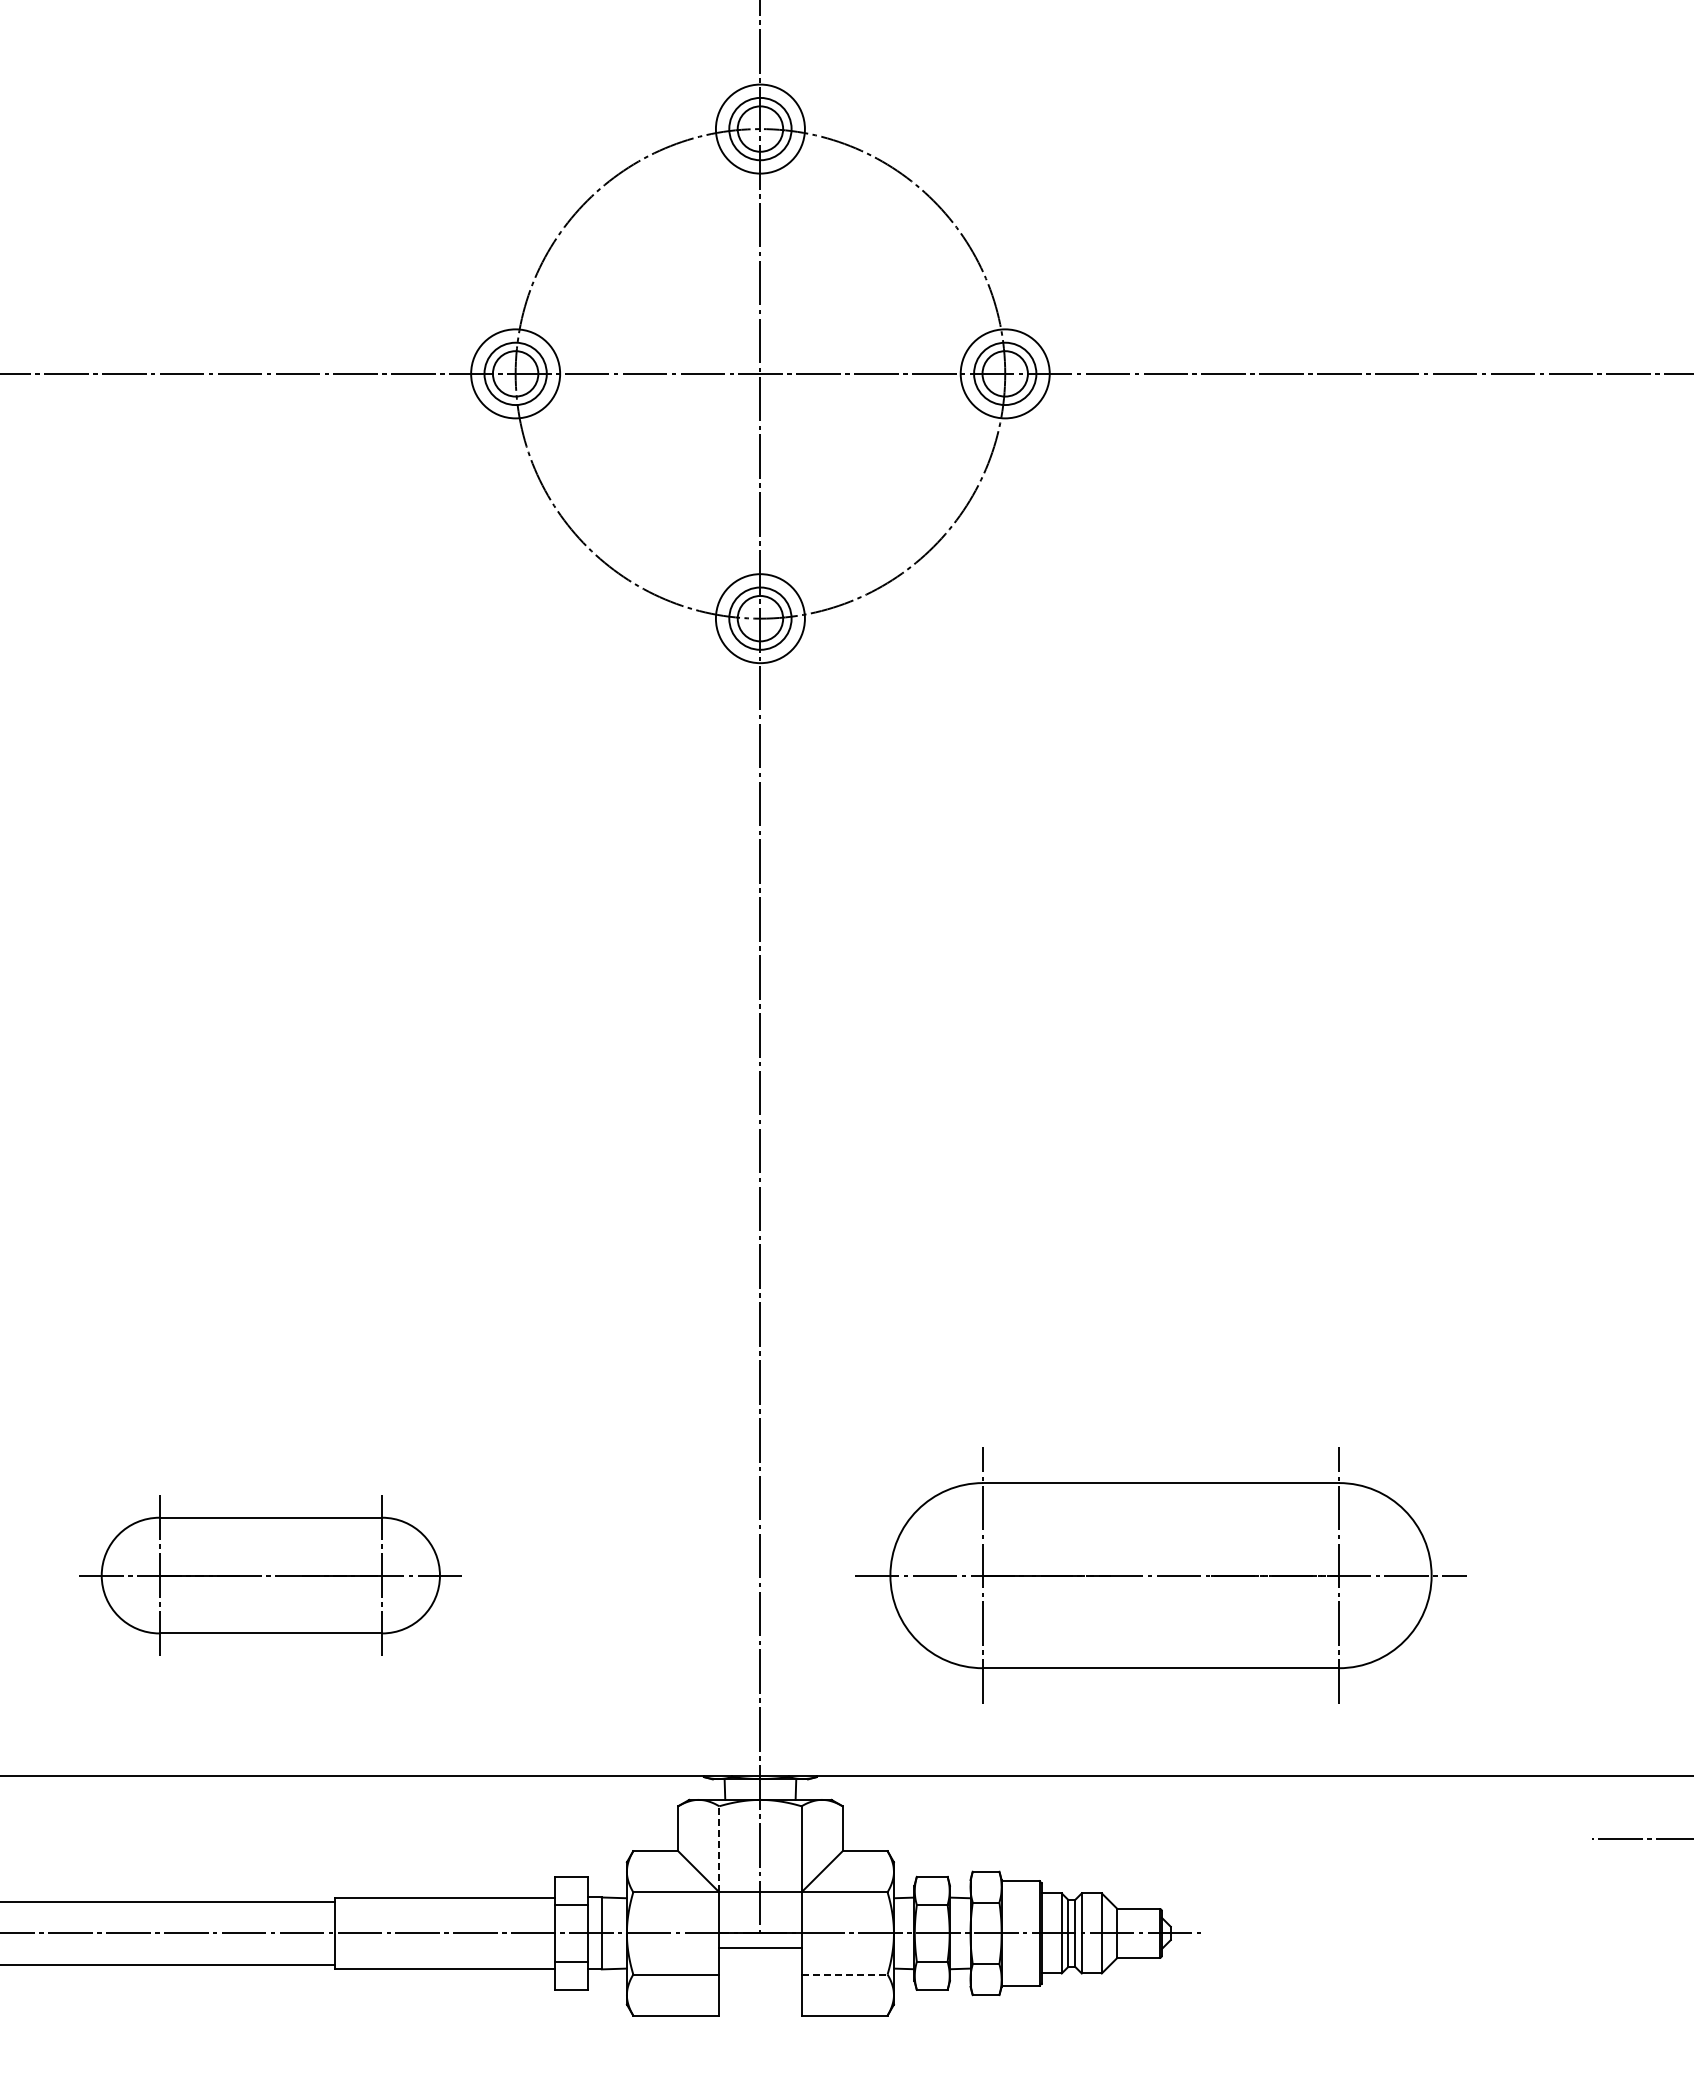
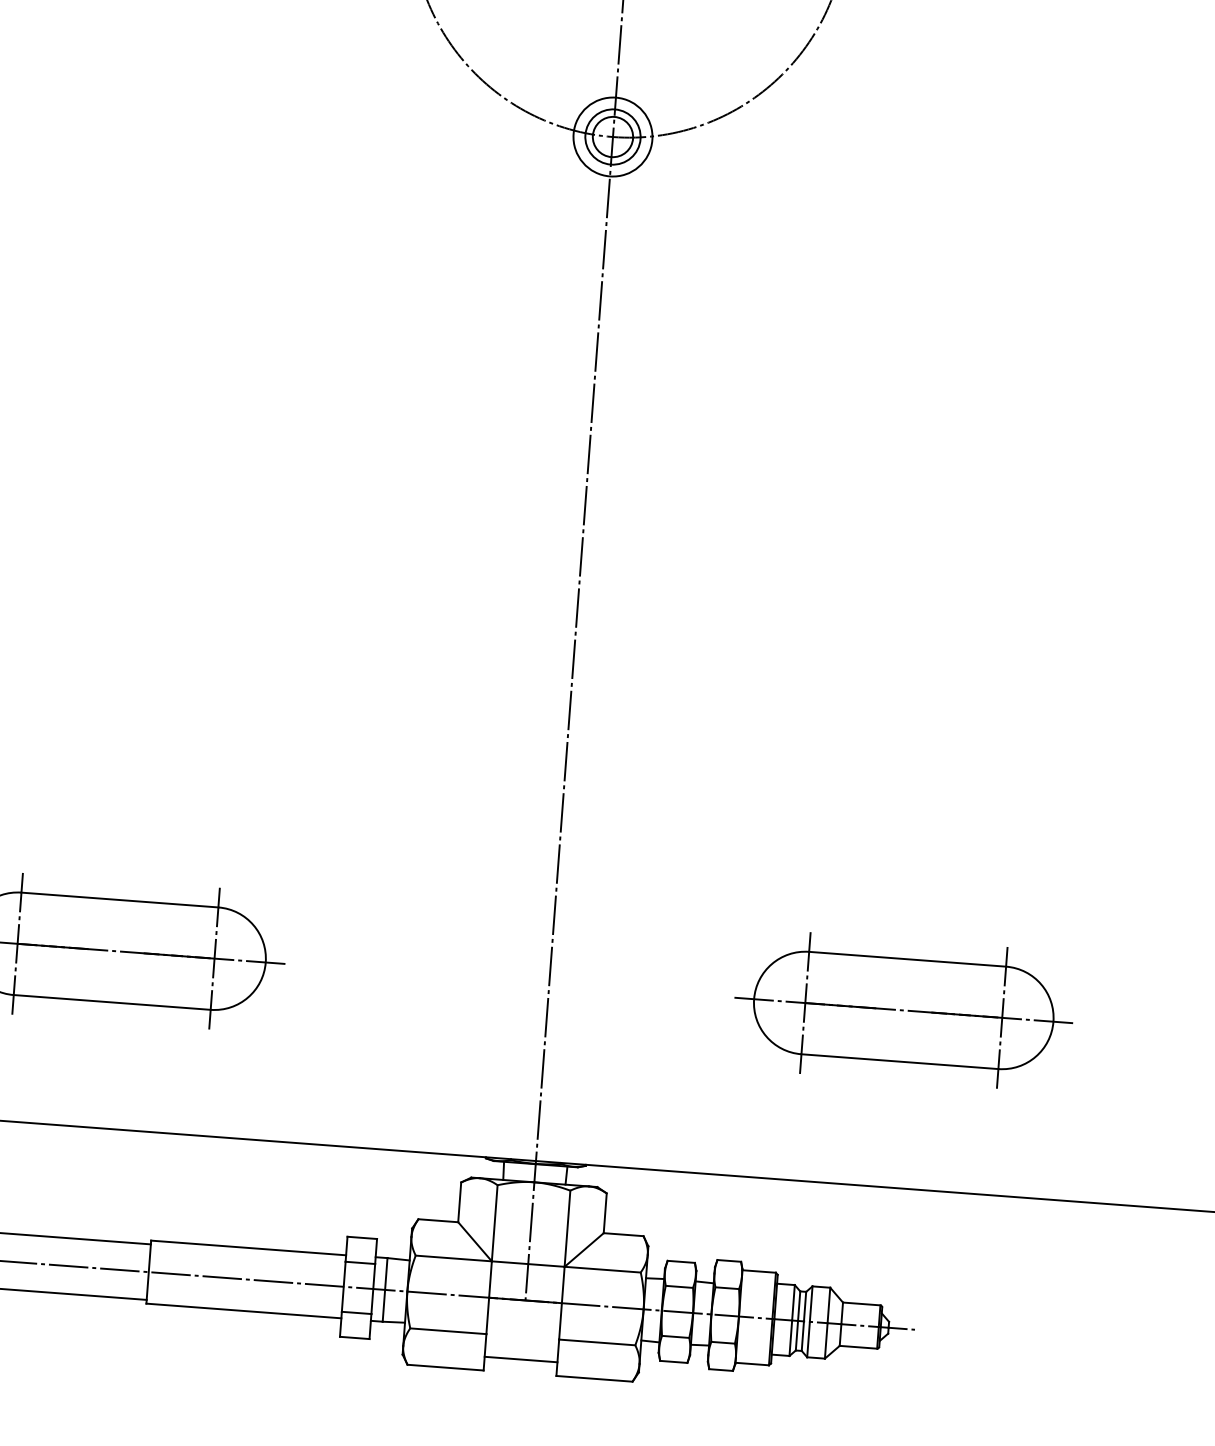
part: (1160, 1575) -> (903, 1010), size x0.62
line: (719, 1848) -> (494, 1222), dashed -> solid
line: (760, 1948) -> (521, 1359), moved
line: (845, 1974) -> (598, 1342), dashed -> solid

